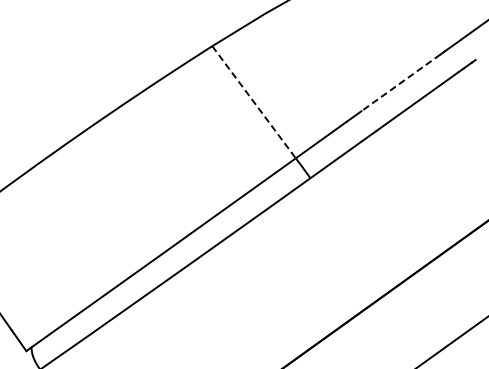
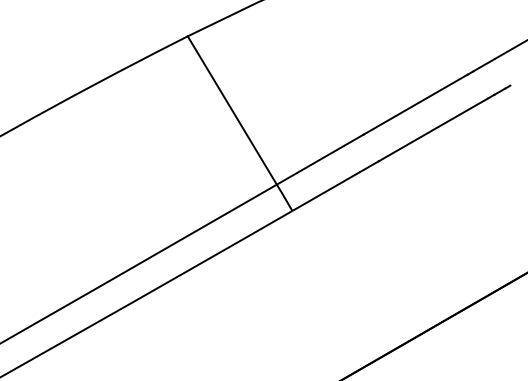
line: (400, 82) -> (415, 104), dashed -> solid
line: (254, 102) -> (232, 110), dashed -> solid

